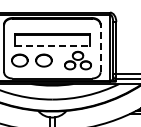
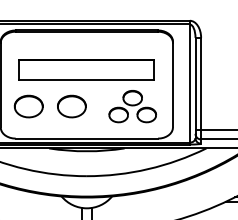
line: (52, 45) -> (87, 79), dashed -> solid
line: (100, 48) -> (172, 84), dashed -> solid

